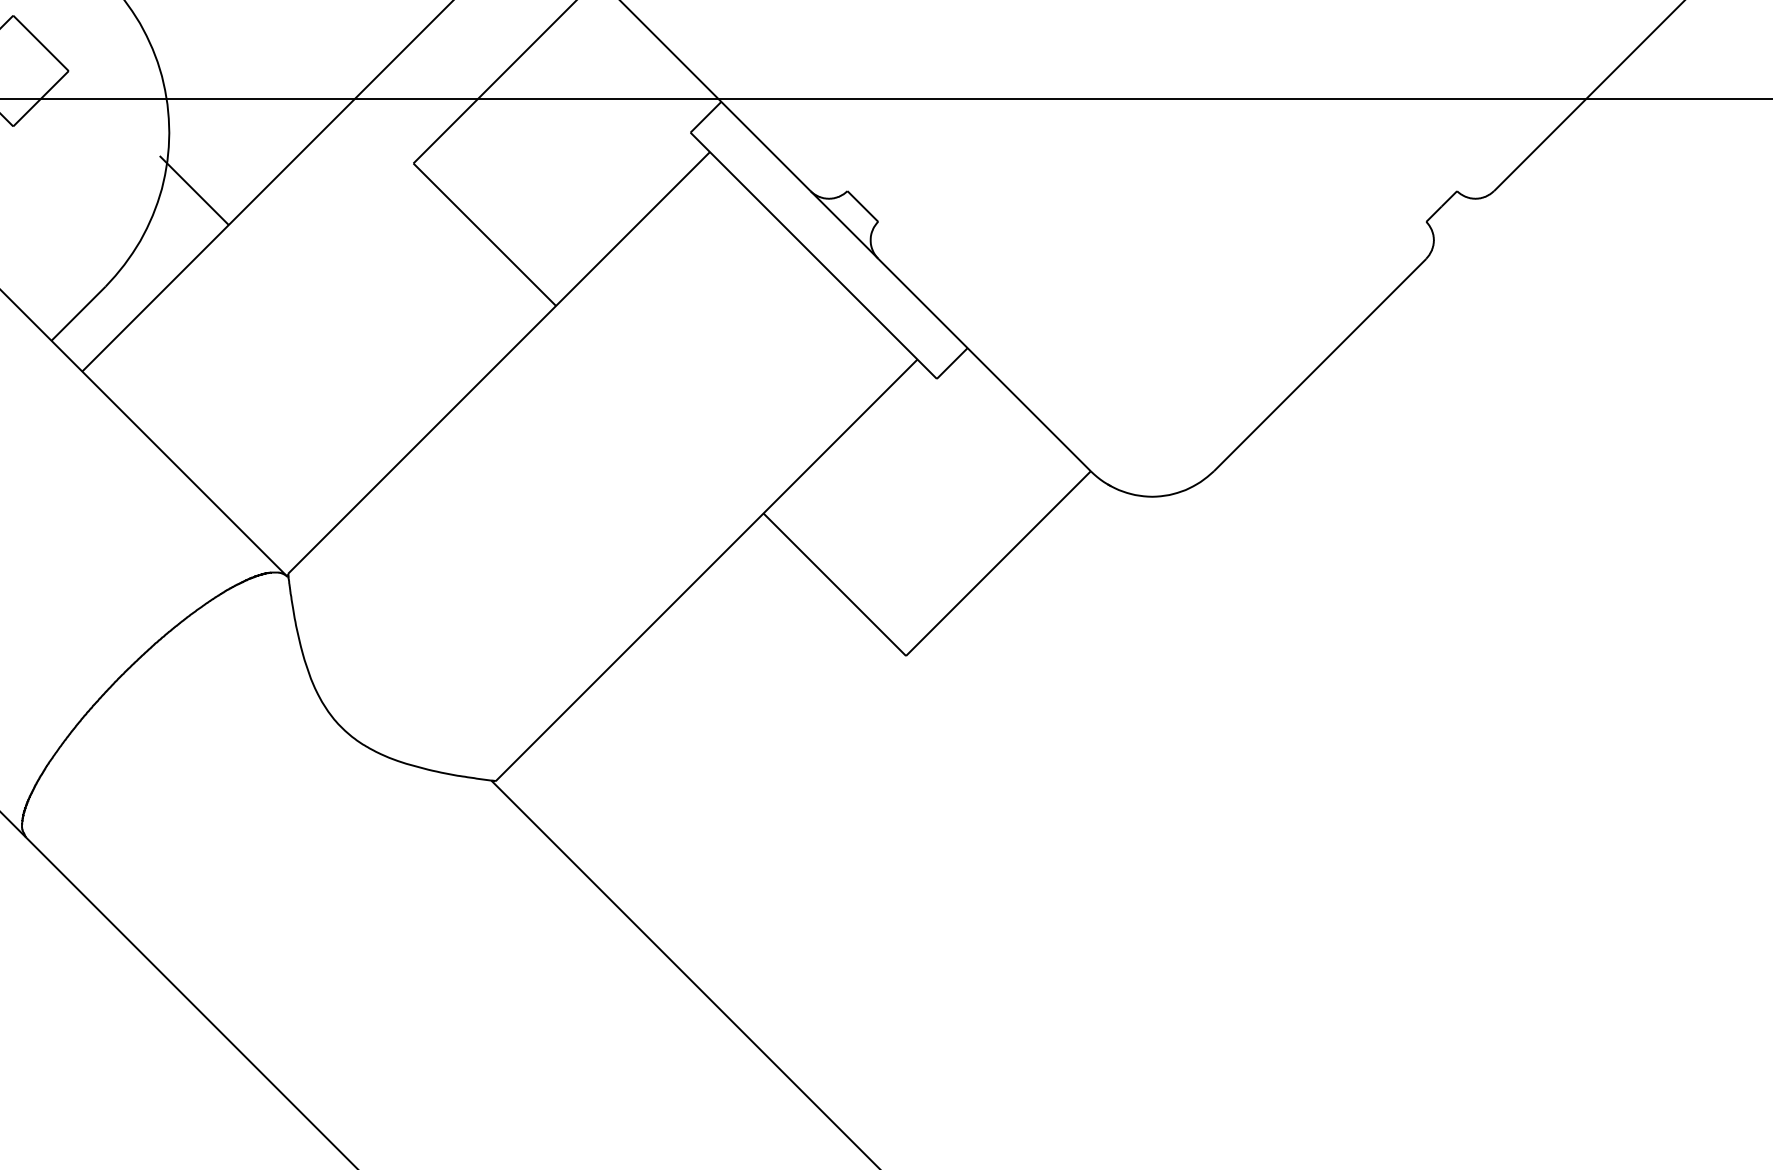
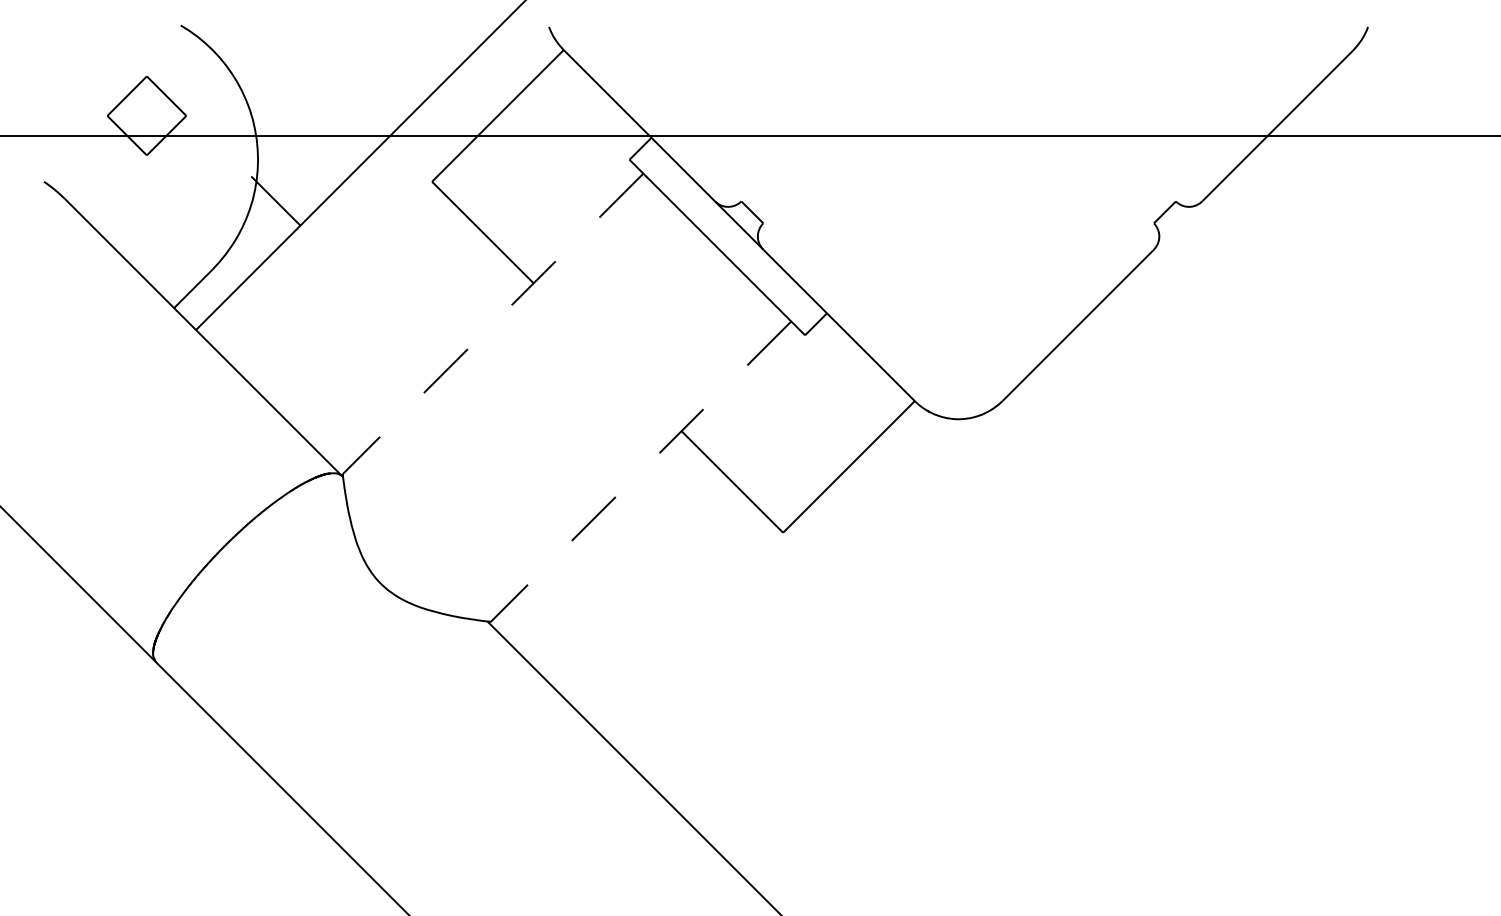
line: (499, 362) -> (493, 323), solid -> dashed
line: (705, 570) -> (640, 471), solid -> dashed

